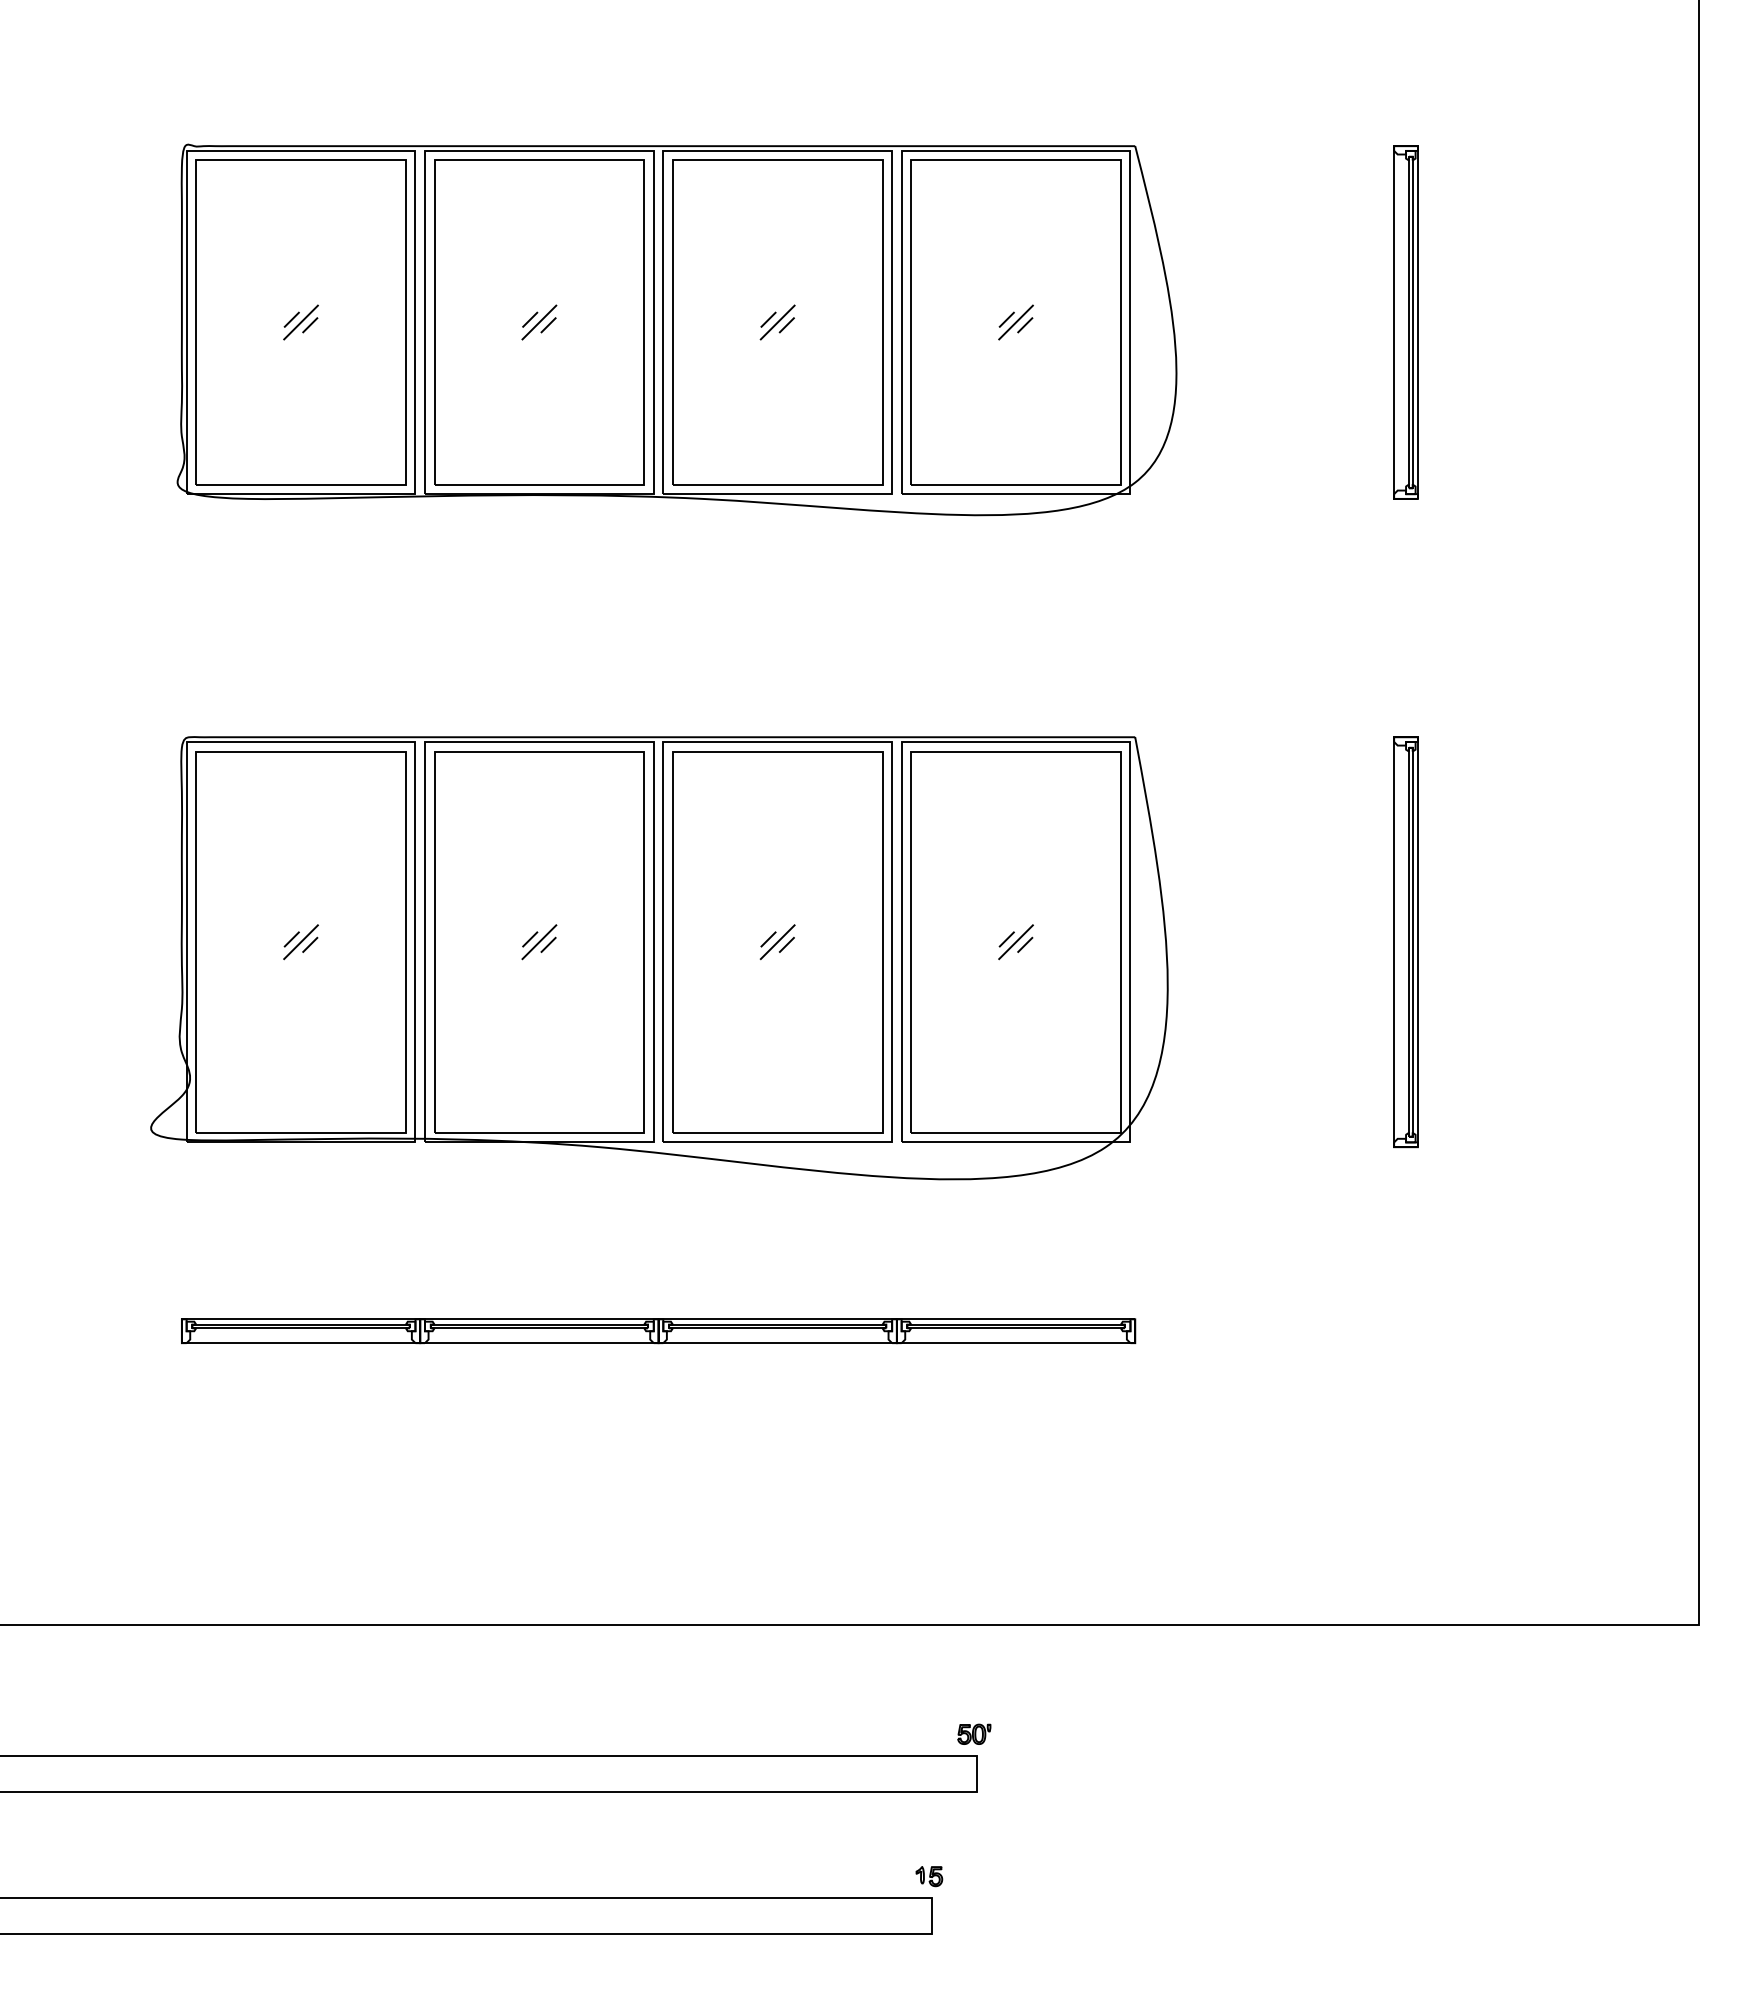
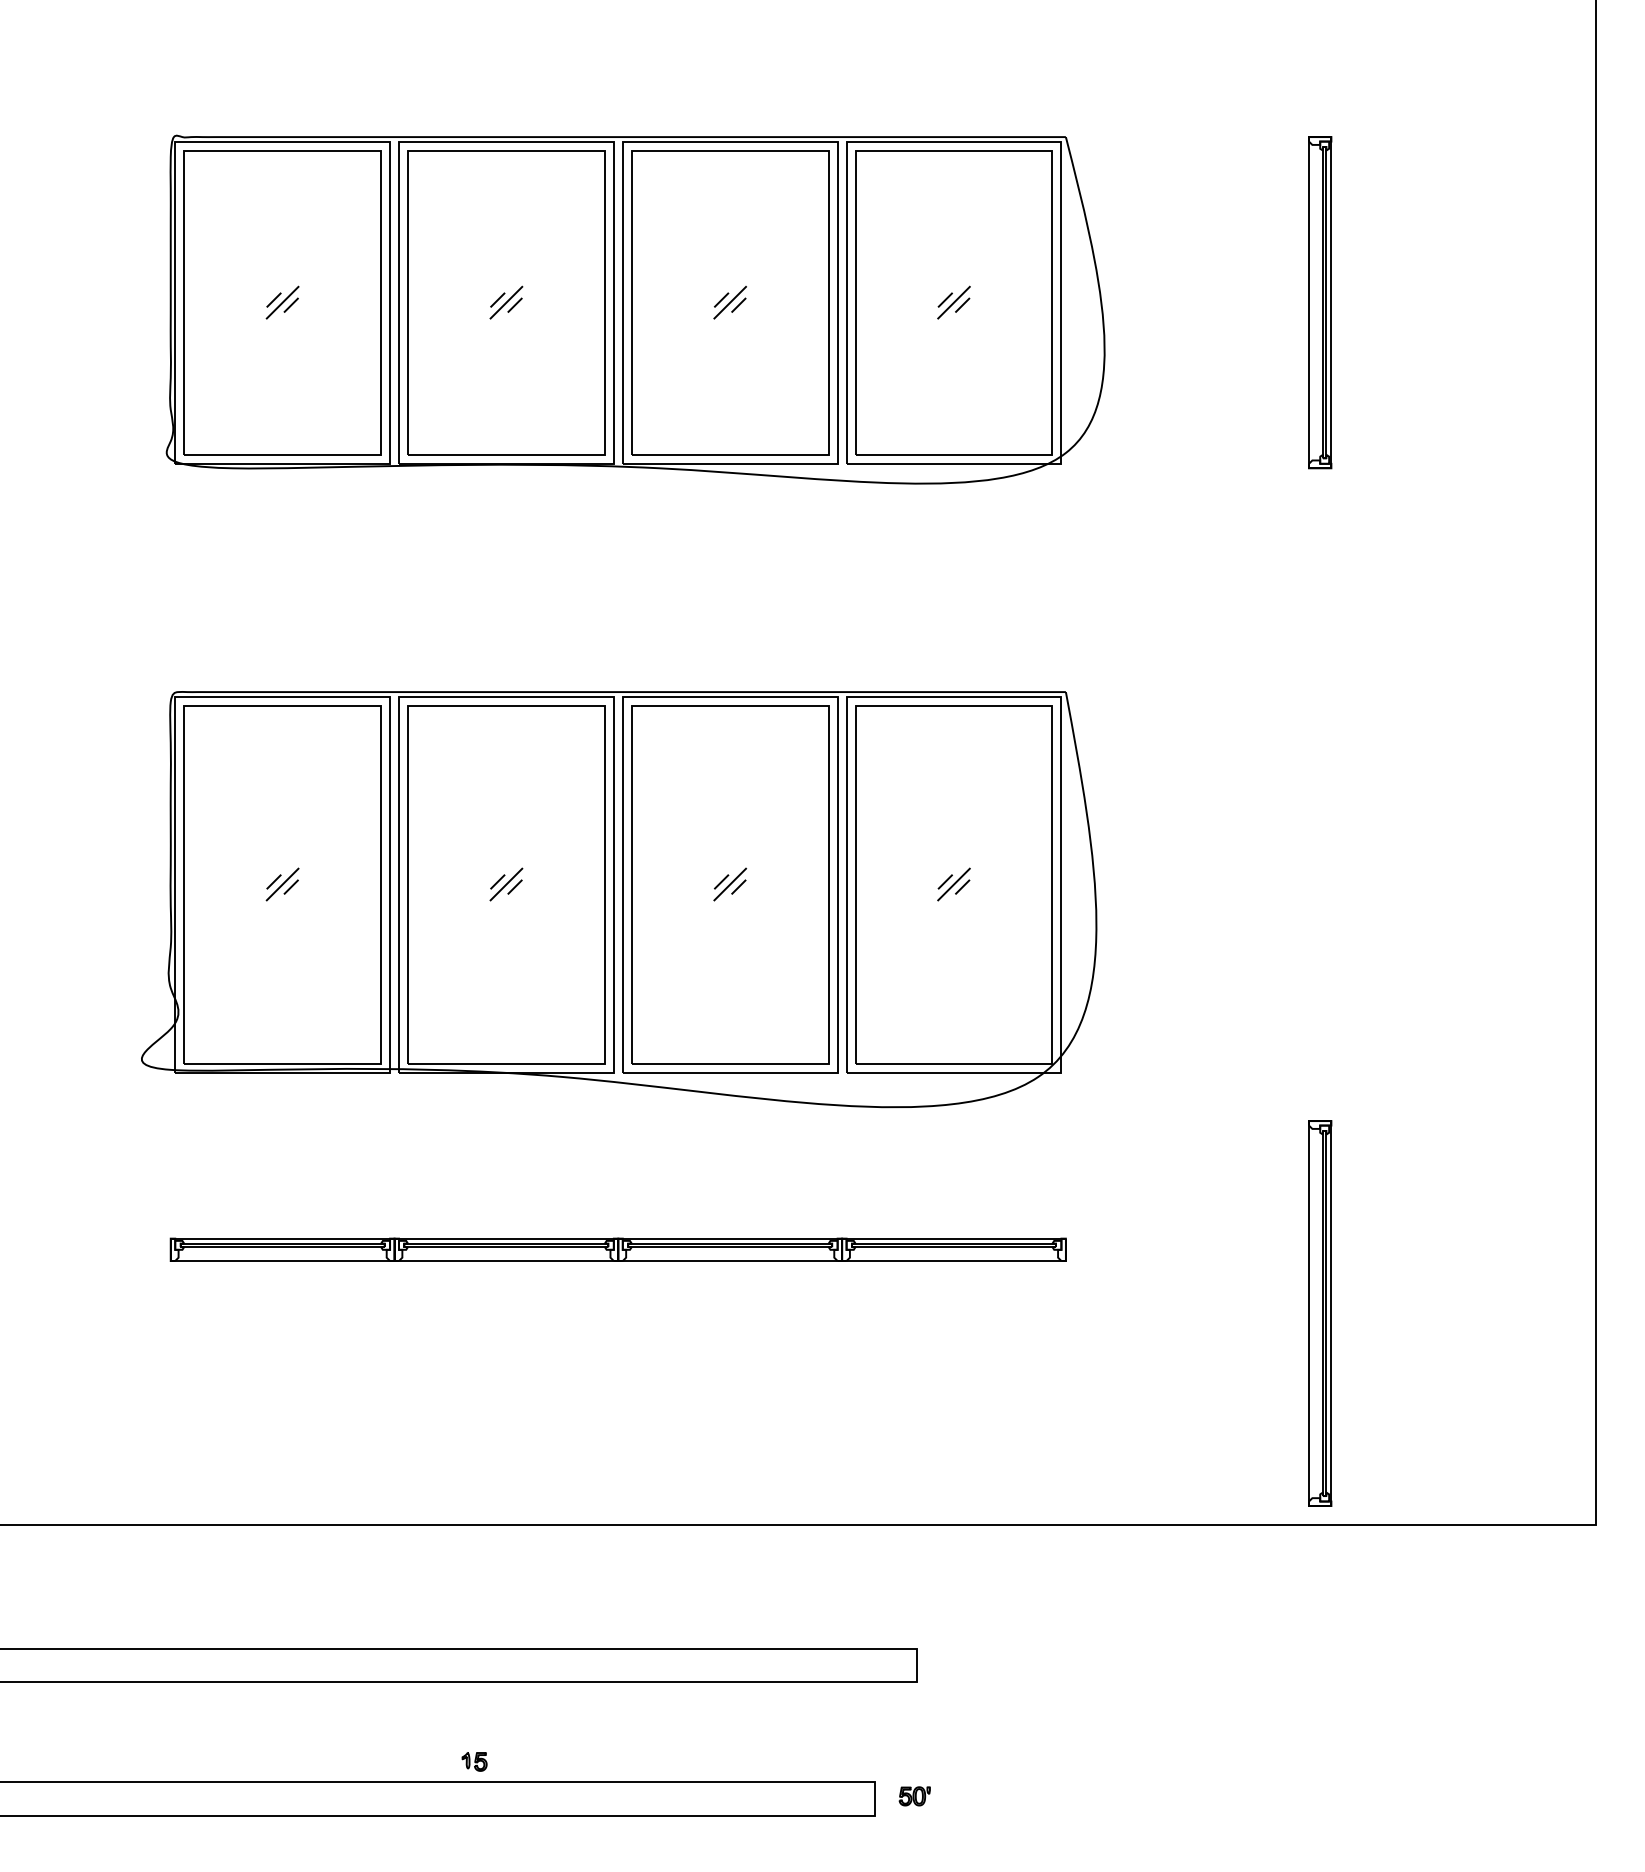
part: (1406, 942) -> (1320, 1313), moved
part: (973, 1734) -> (914, 1796), moved
part: (929, 1876) -> (474, 1761), moved

